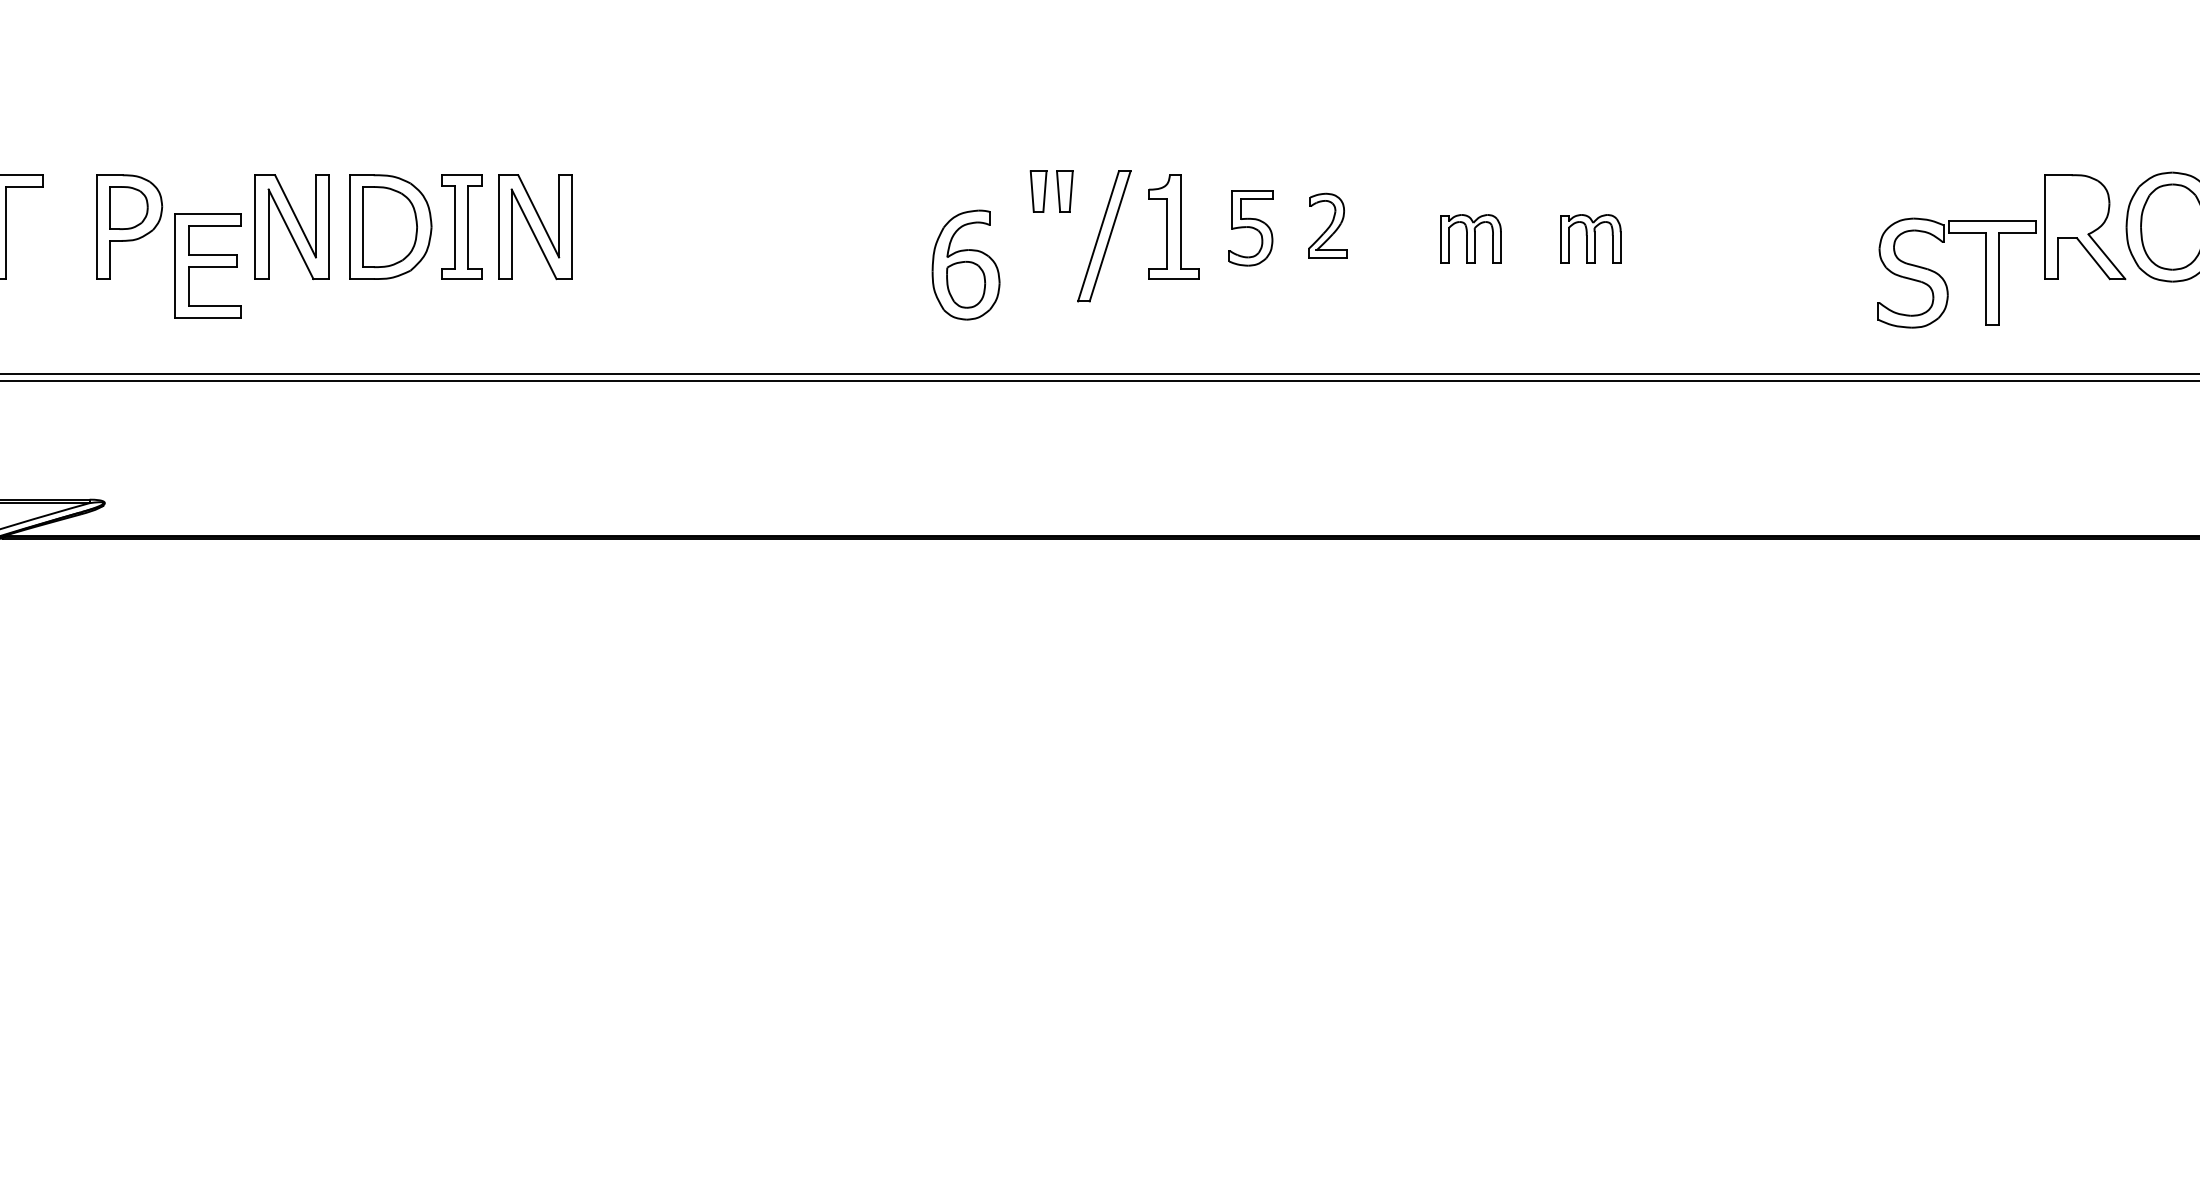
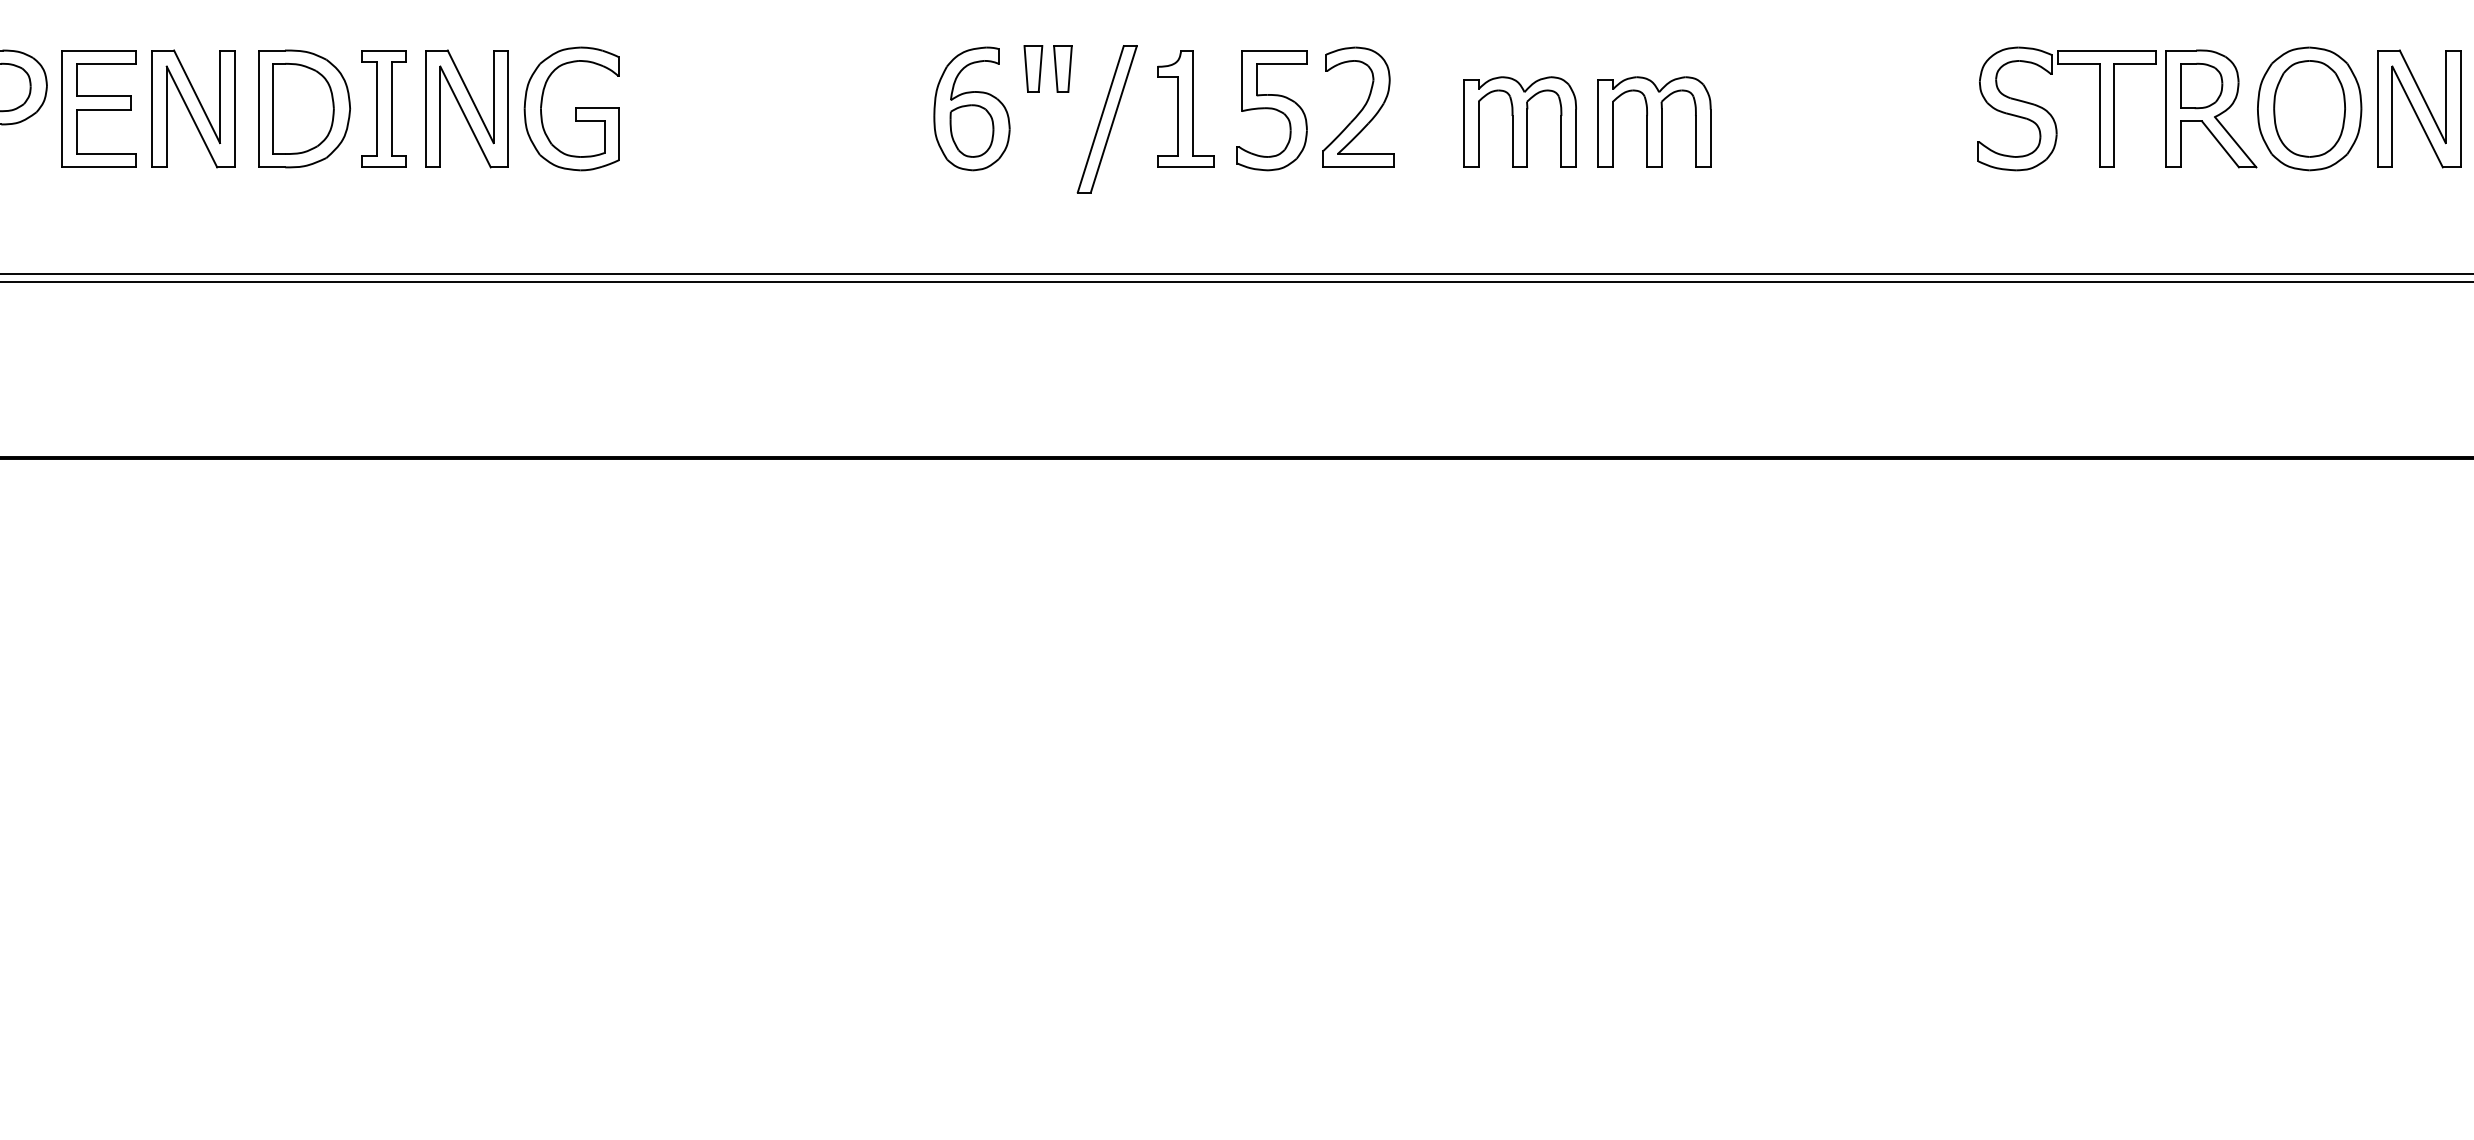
part: (2076, 206) -> (2201, 85), added
part: (1327, 225) -> (1358, 107), size x1.67
part: (628, 226) -> (571, 108), added
part: (1250, 228) -> (1271, 110), size x1.43
part: (1470, 238) -> (1519, 121), size x1.67
part: (1590, 238) -> (1654, 121), size x1.67
part: (965, 264) -> (971, 108), moved
part: (207, 265) -> (97, 108), moved
part: (1944, 279) -> (2052, 116), moved

